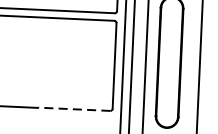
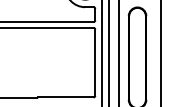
line: (75, 109) -> (66, 97), dashed -> solid

